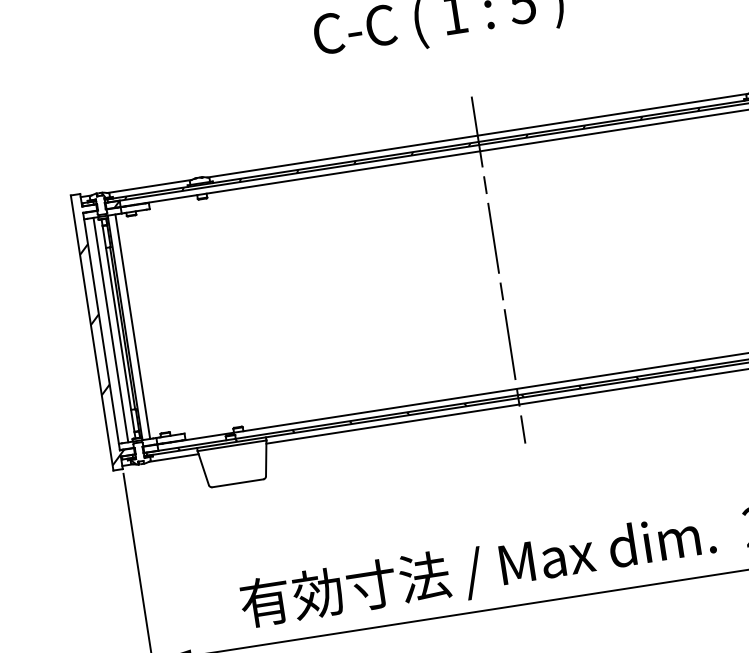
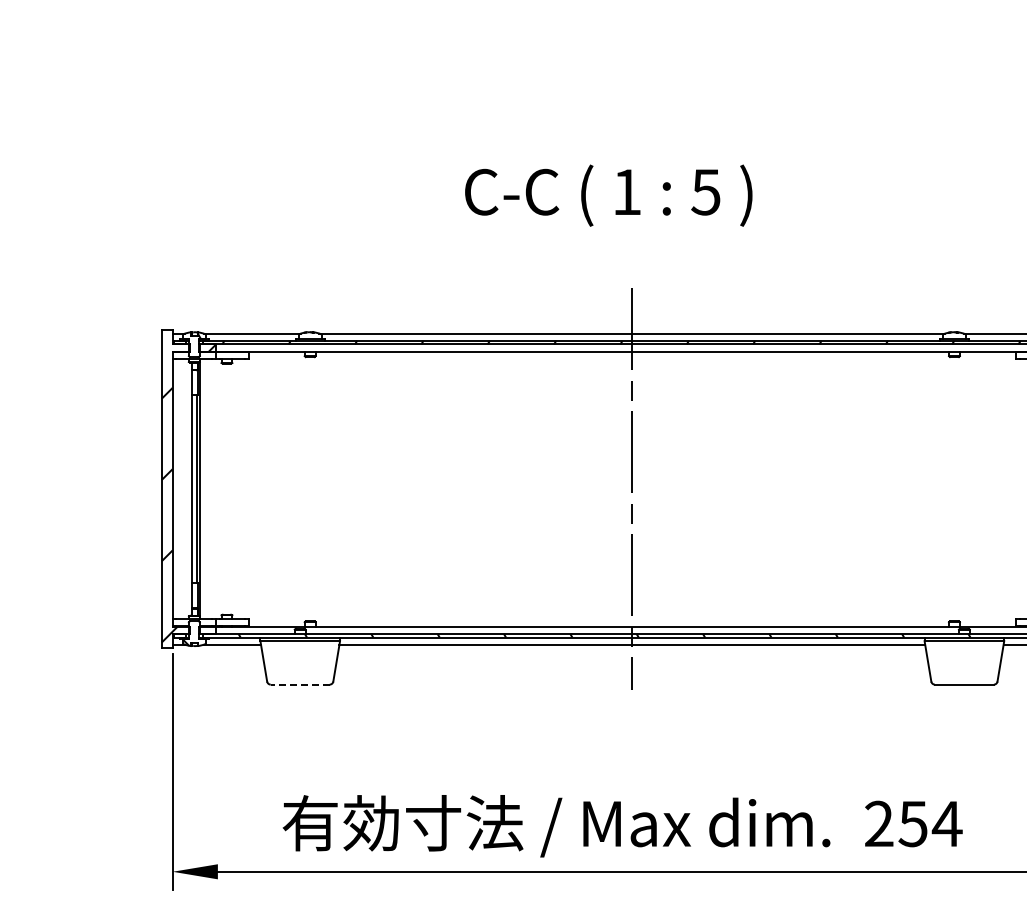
line: (132, 327) -> (208, 489), removed
line: (110, 330) -> (183, 489), removed
line: (238, 483) -> (300, 684), solid -> dashed

